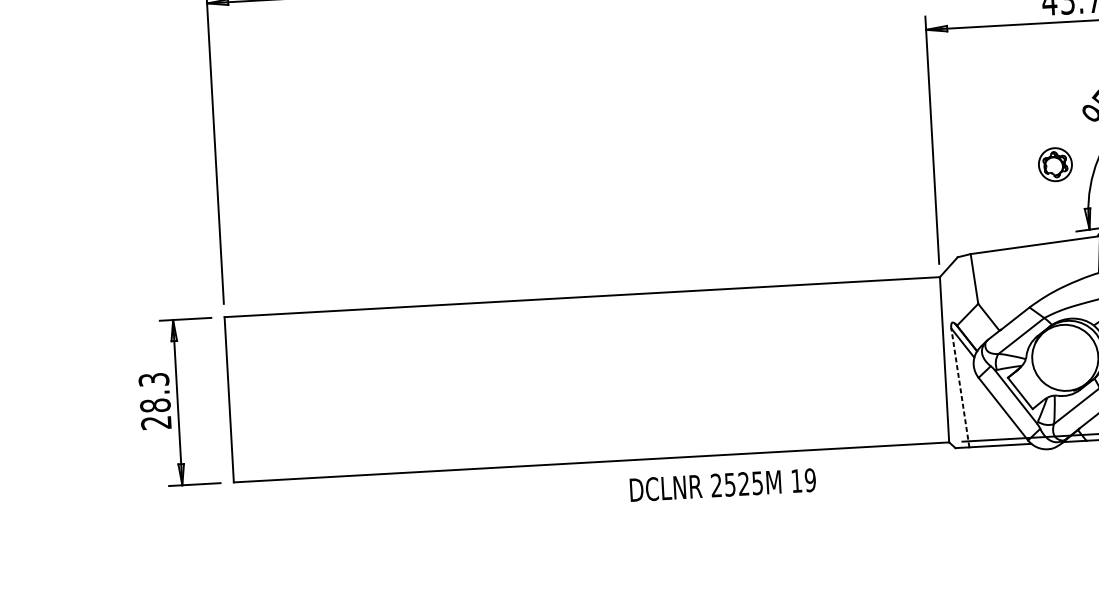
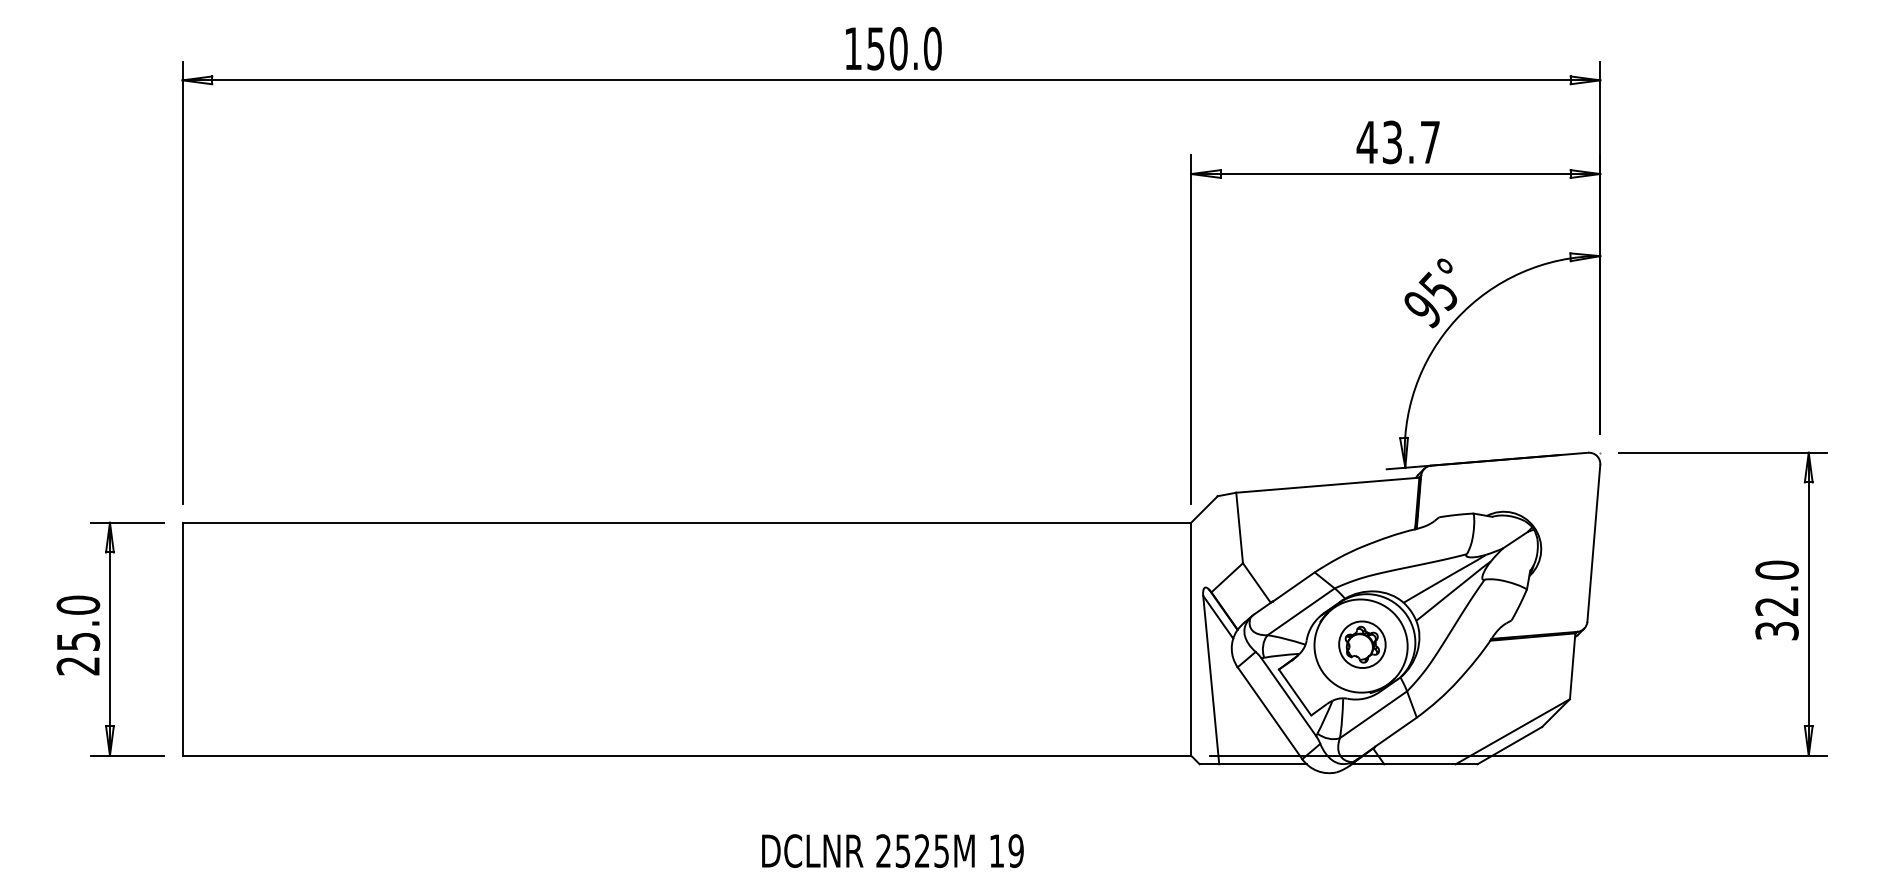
part: (1055, 164) -> (1362, 644), moved
line: (960, 388) -> (1211, 680), dashed -> solid
text: (154, 392) -> (78, 623), 28.3 -> 25.0
text: (722, 484) -> (892, 850), moved

